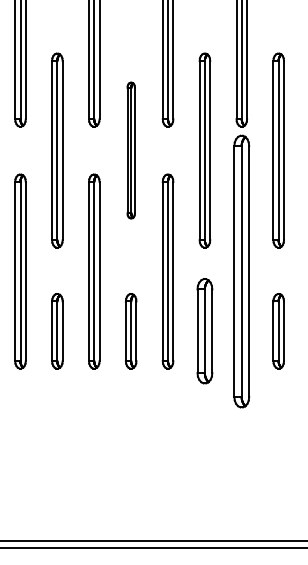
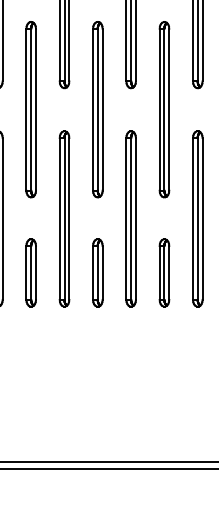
part: (131, 150) -> (98, 109), size x1.43
part: (241, 271) -> (197, 218), size x0.71
part: (204, 331) -> (164, 273), size x0.71

